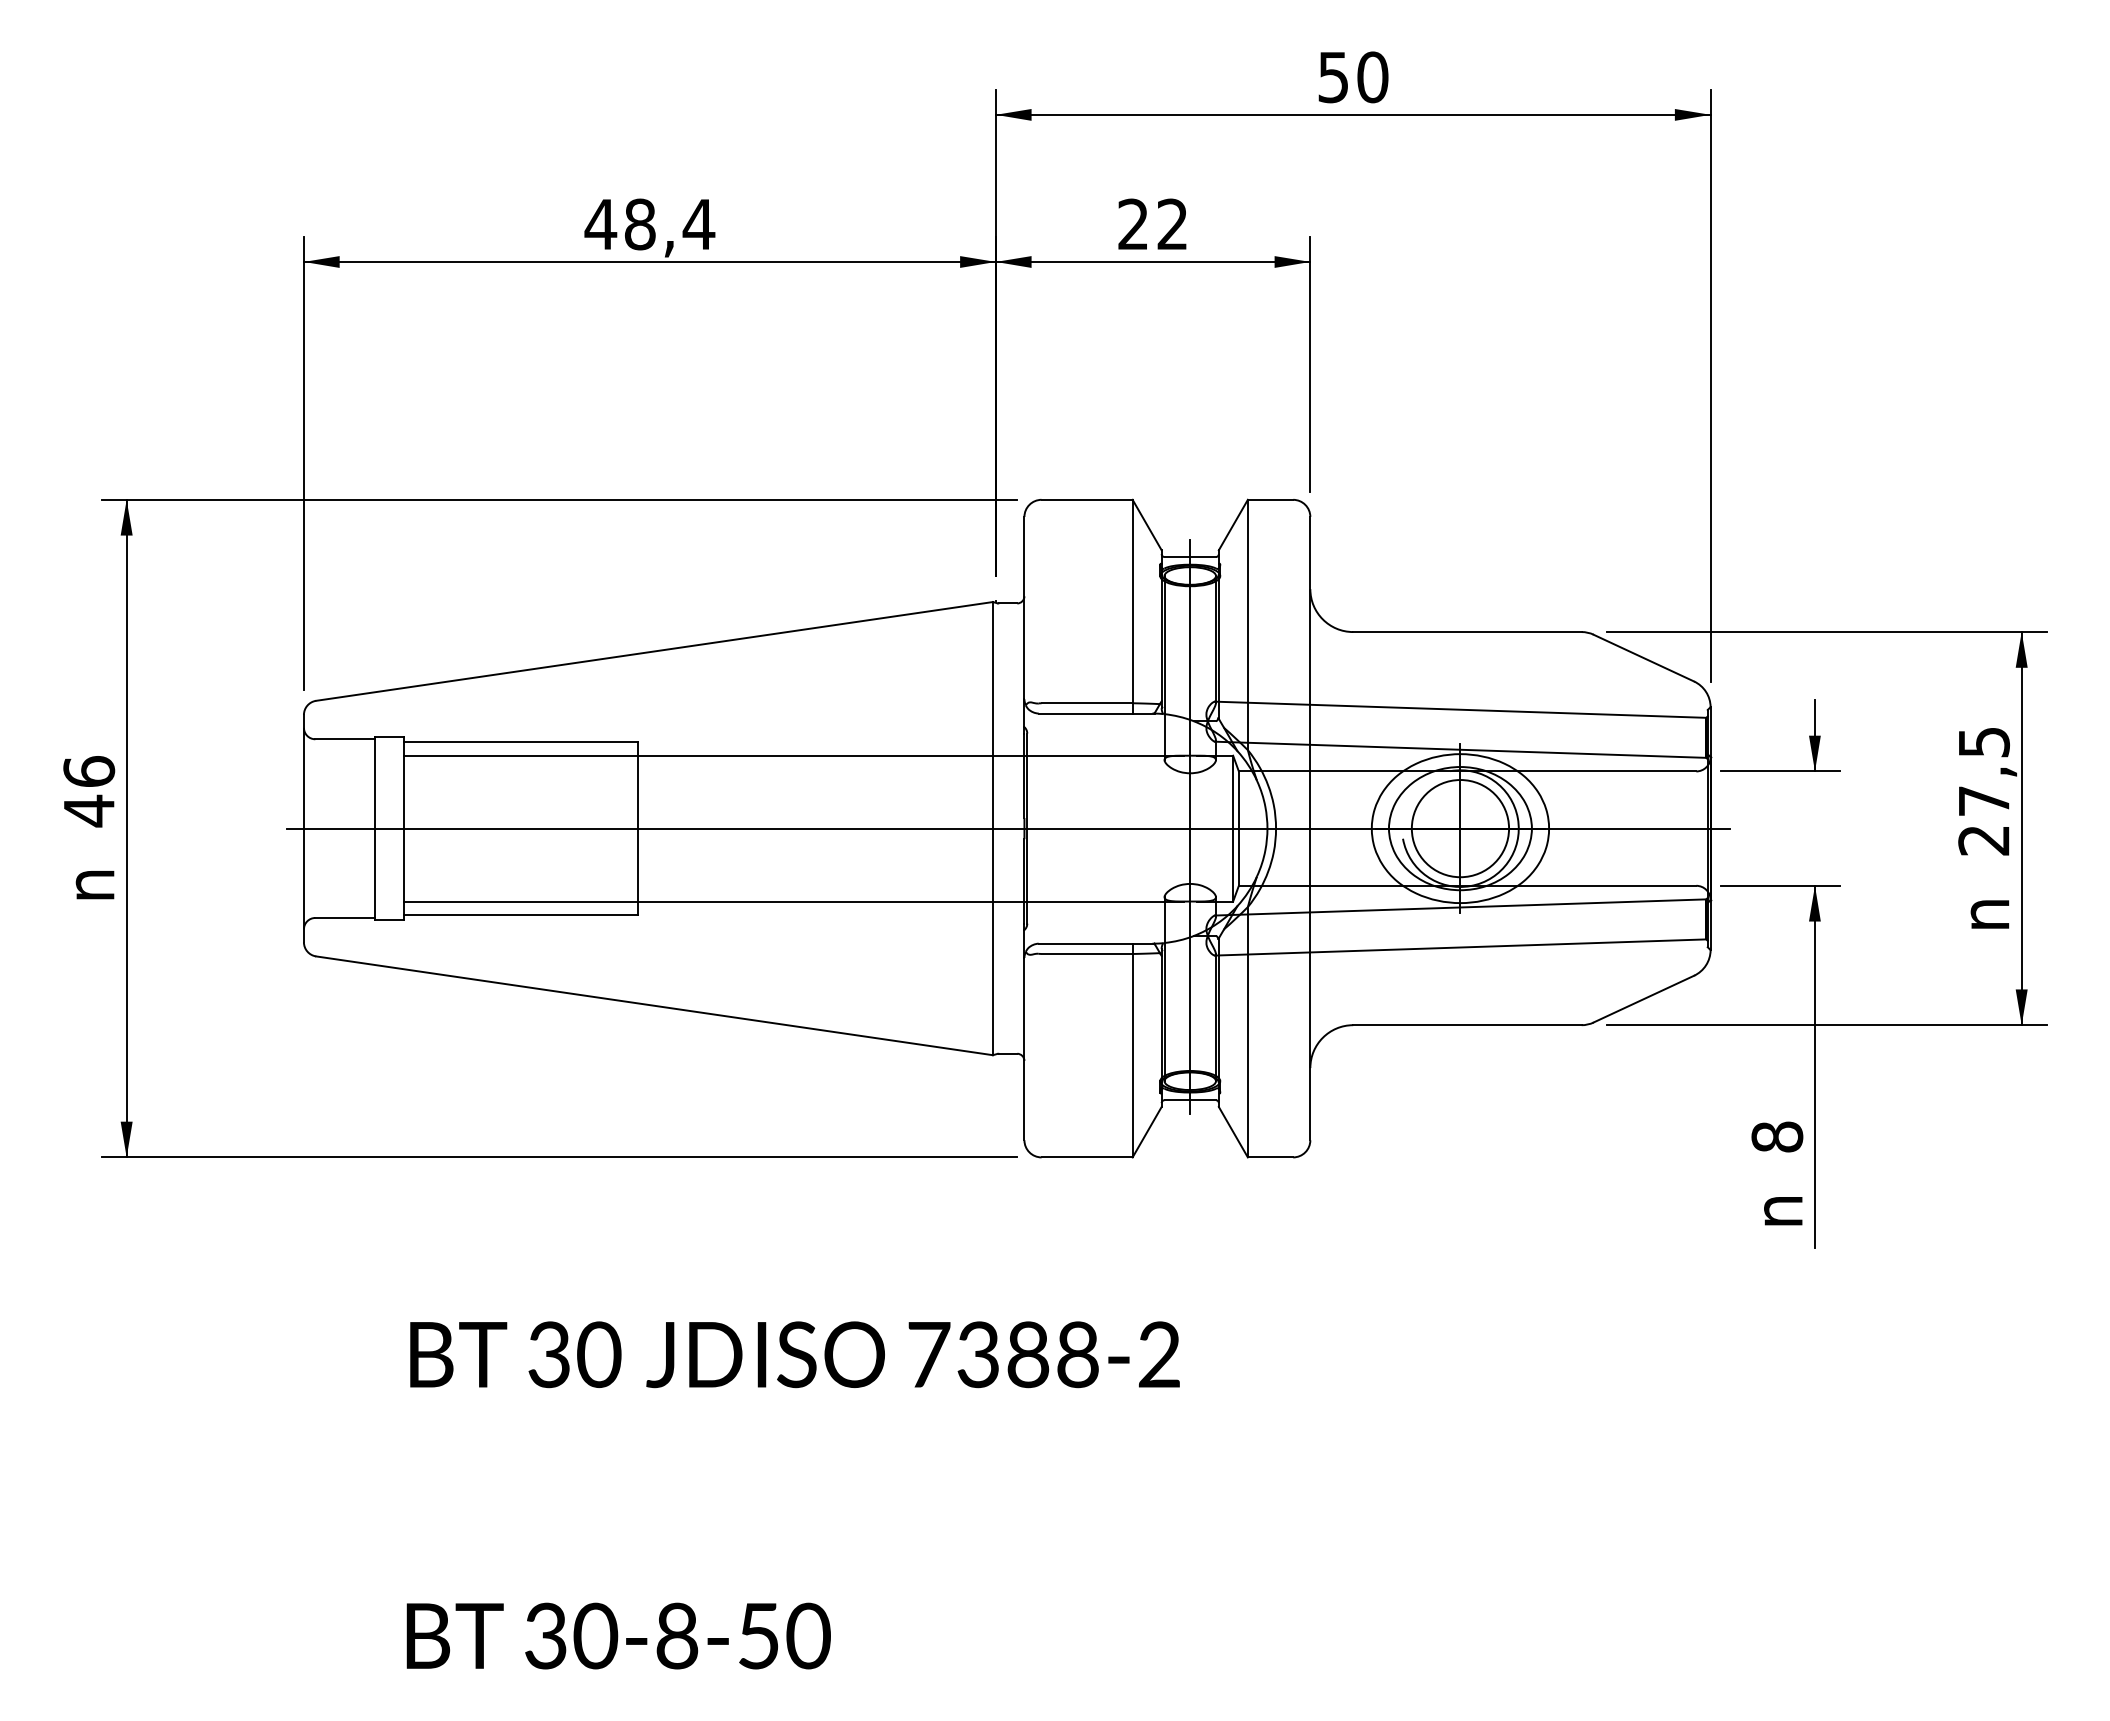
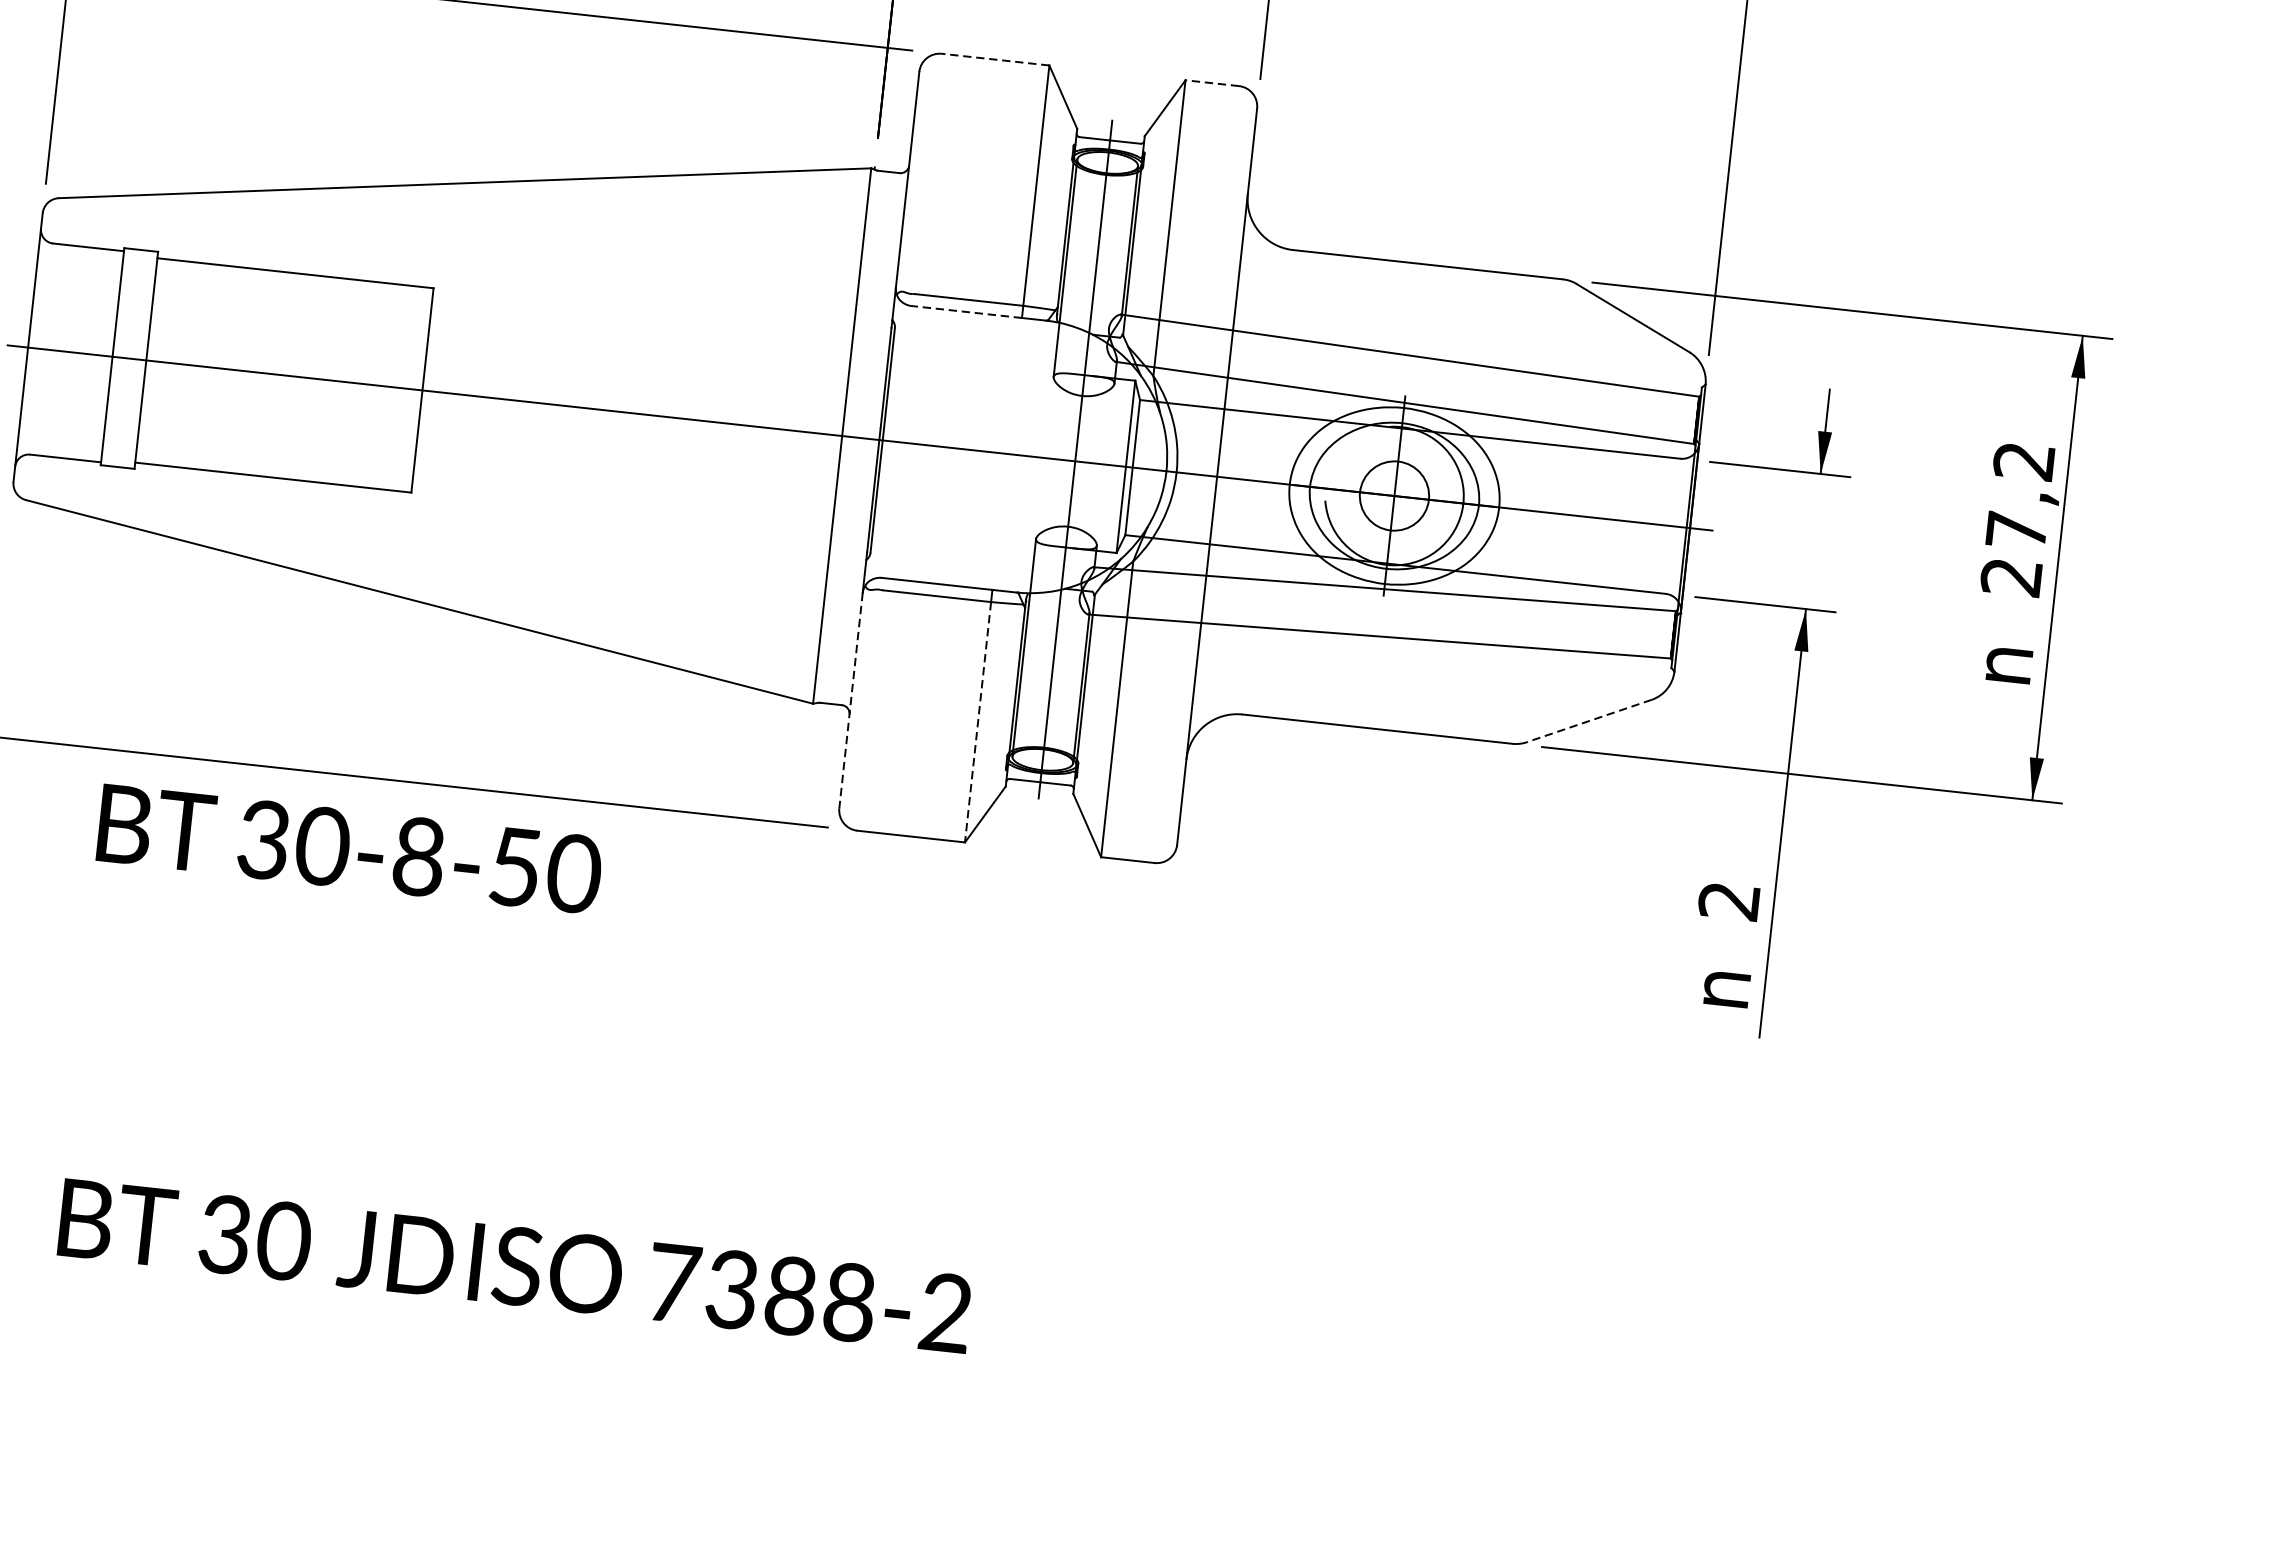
line: (1087, 499) -> (996, 59), solid -> dashed
line: (1270, 499) -> (1212, 82), solid -> dashed
line: (1085, 713) -> (966, 311), solid -> dashed
text: (1983, 742) -> (2023, 461), 27,5 -> 27,2
line: (793, 755) -> (615, 324), removed
circle: (1460, 828) -> (1394, 495), size x0.6
line: (793, 901) -> (597, 496), removed
line: (1643, 999) -> (1588, 721), solid -> dashed
line: (1024, 1049) -> (851, 701), solid -> dashed
line: (1132, 1055) -> (977, 721), solid -> dashed
text: (1777, 1136) -> (1729, 900), 8 -> 2
text: (794, 1354) -> (514, 1265), moved
text: (618, 1635) -> (349, 848), moved

